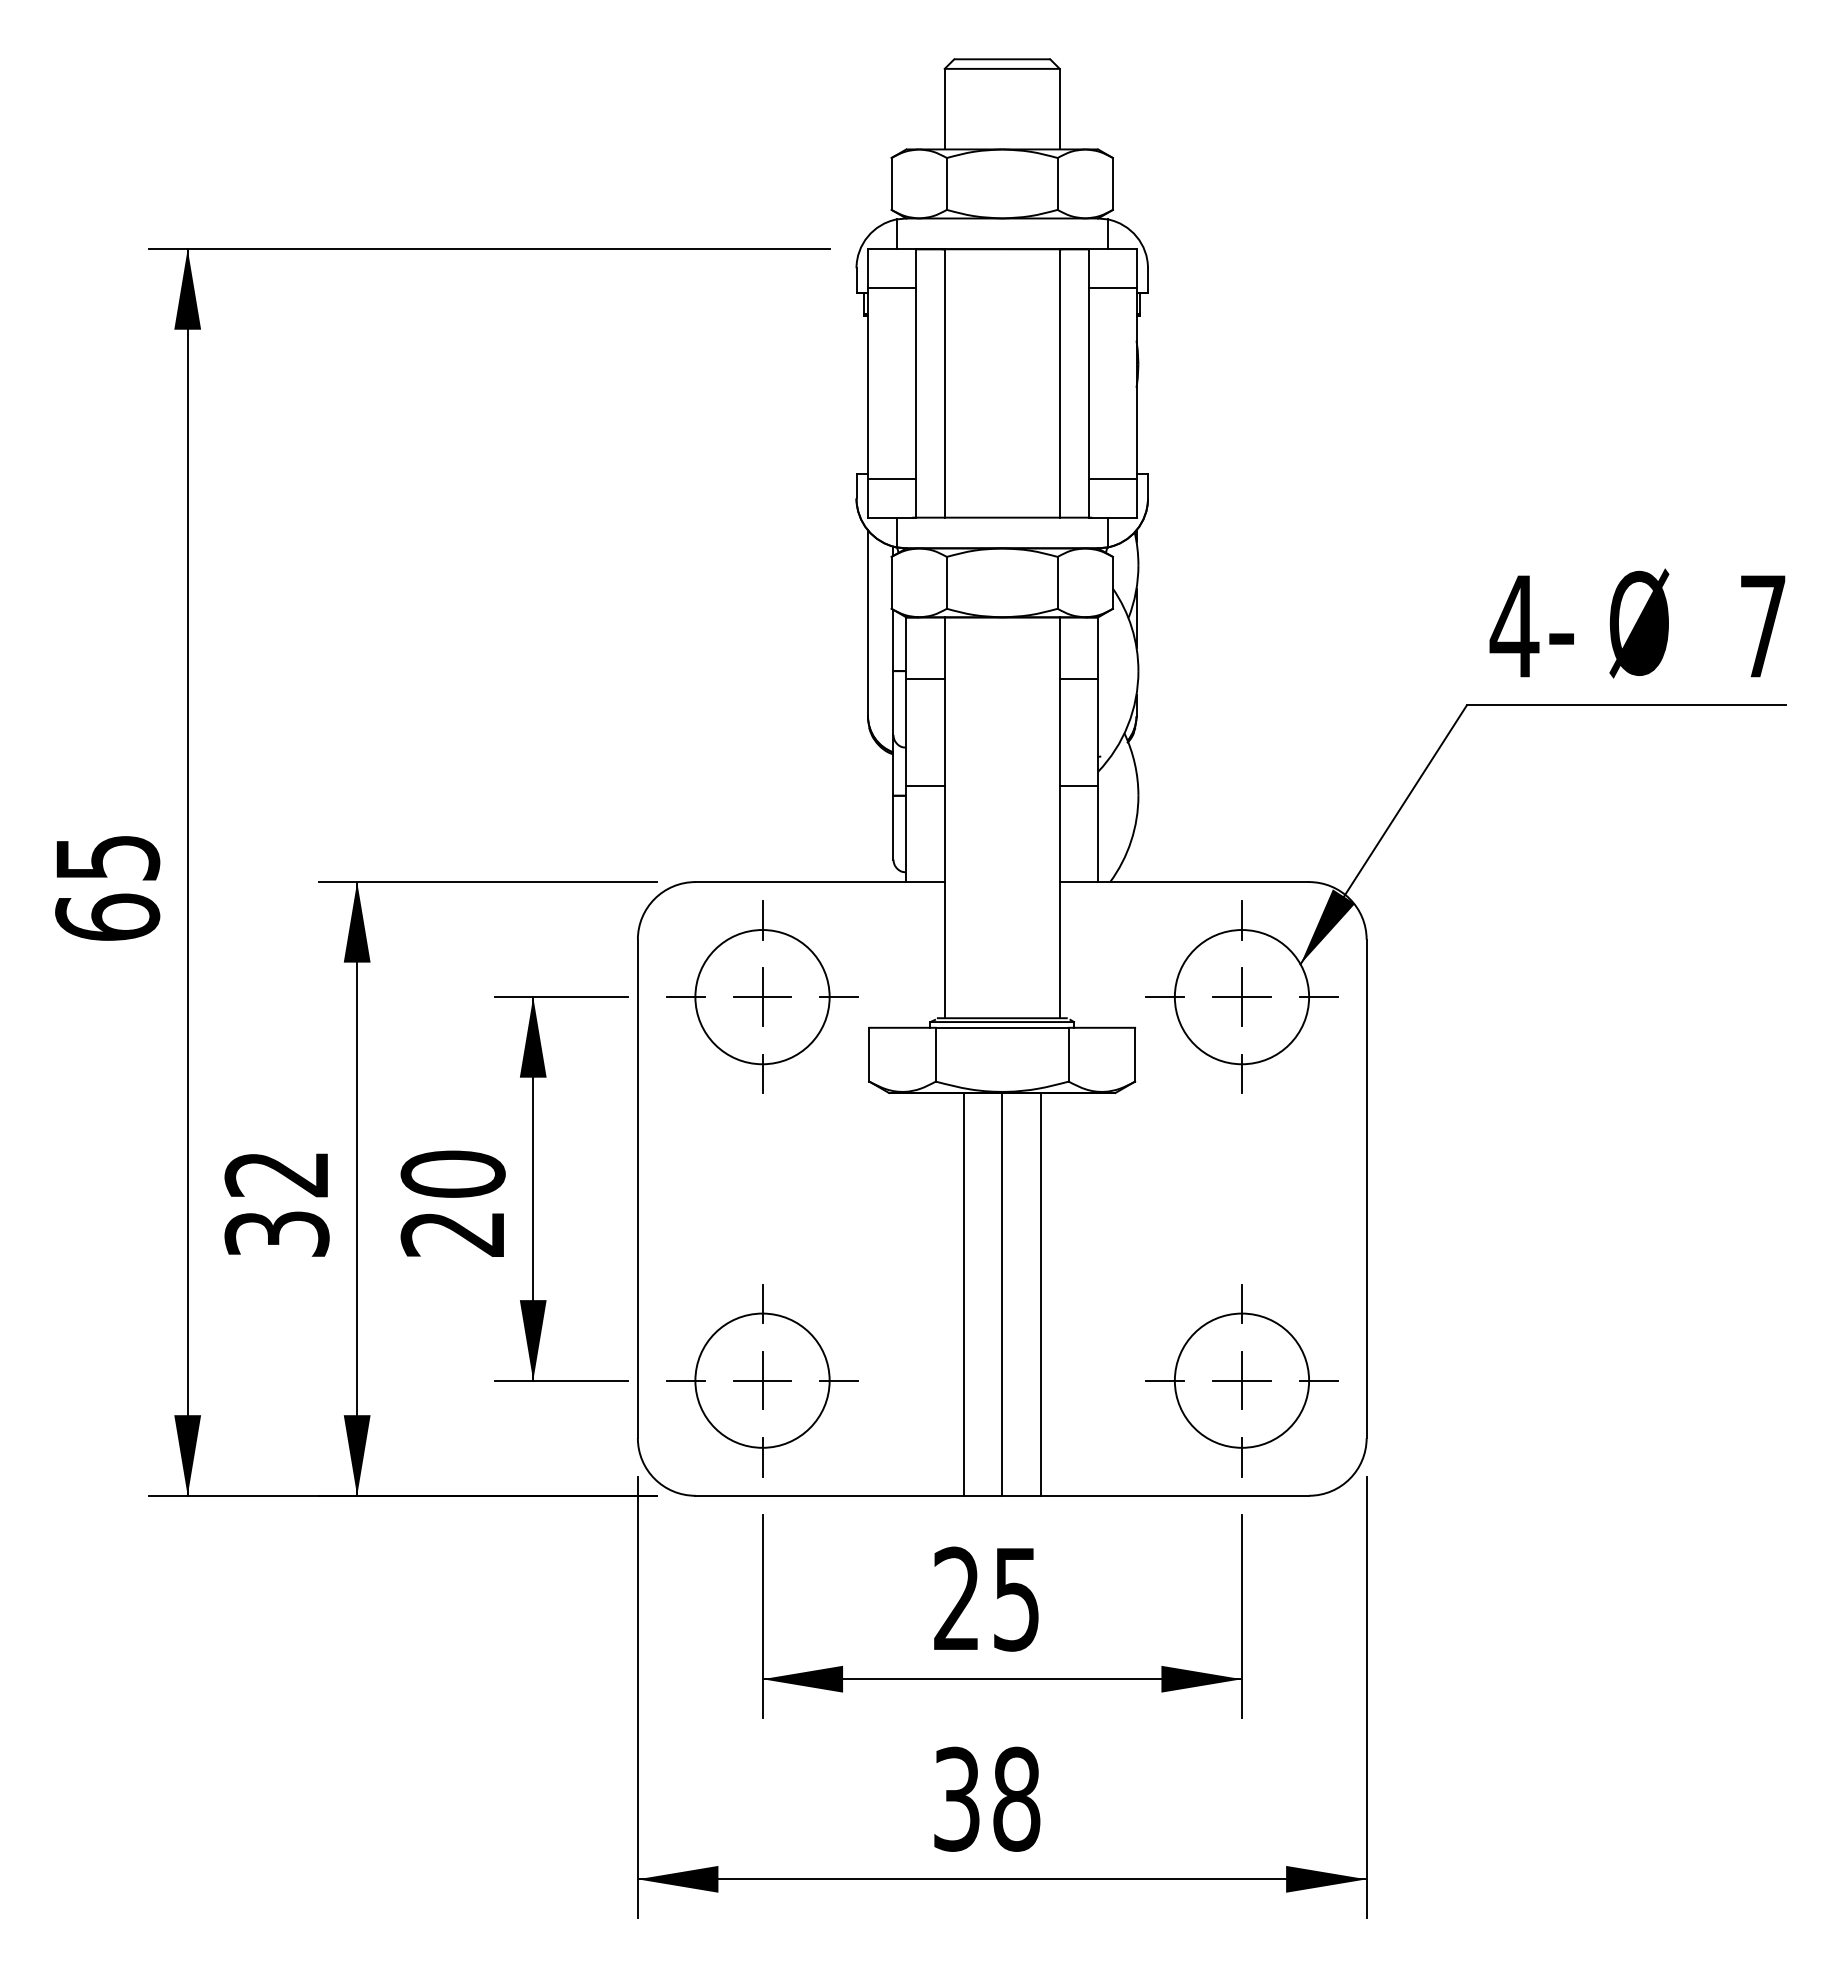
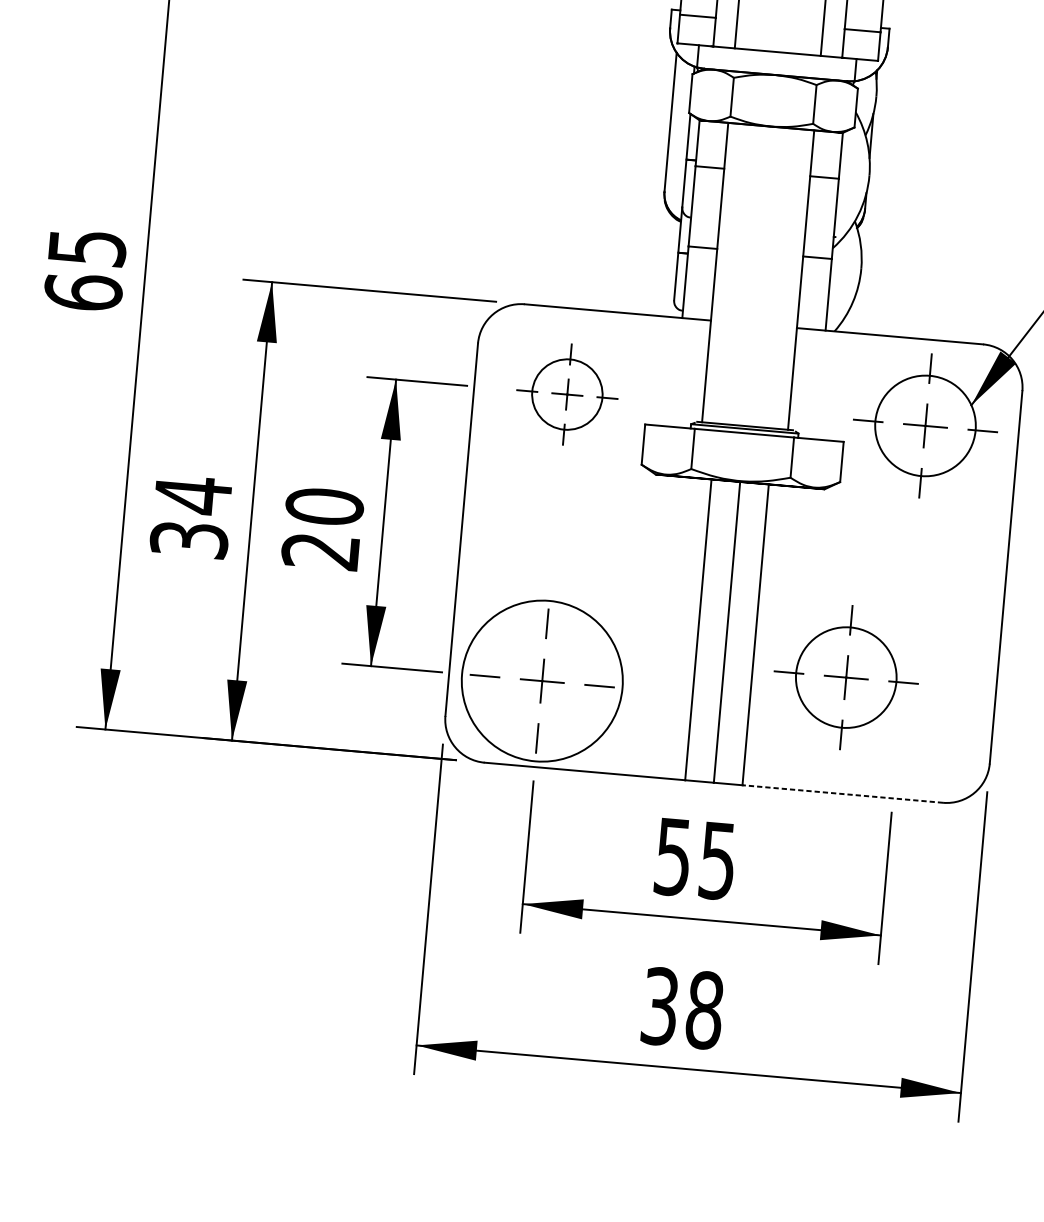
part: (762, 996) -> (567, 394), size x0.7
text: (275, 1174) -> (192, 495), 32 -> 34
circle: (762, 1380) -> (542, 680), size x1.6
part: (1241, 1380) -> (845, 677), moved
line: (1174, 1495) -> (842, 793), solid -> dashed
text: (956, 1598) -> (672, 856), 25 -> 55

